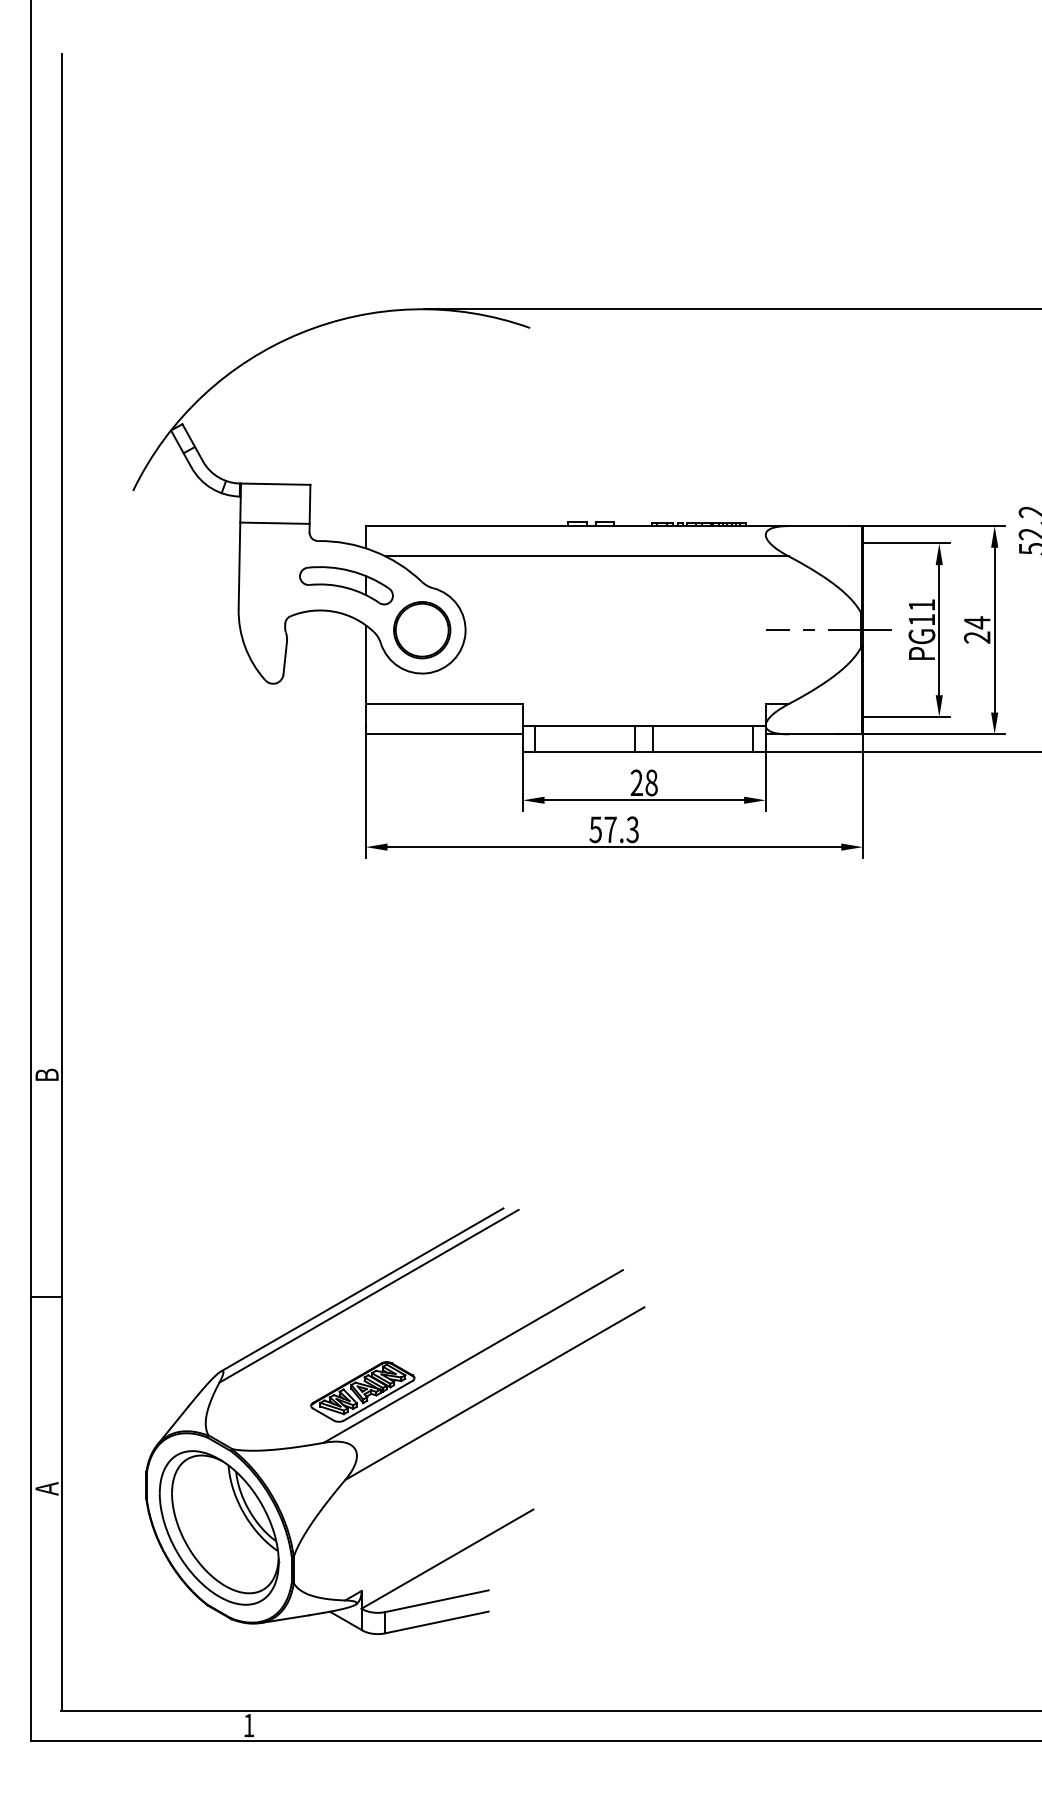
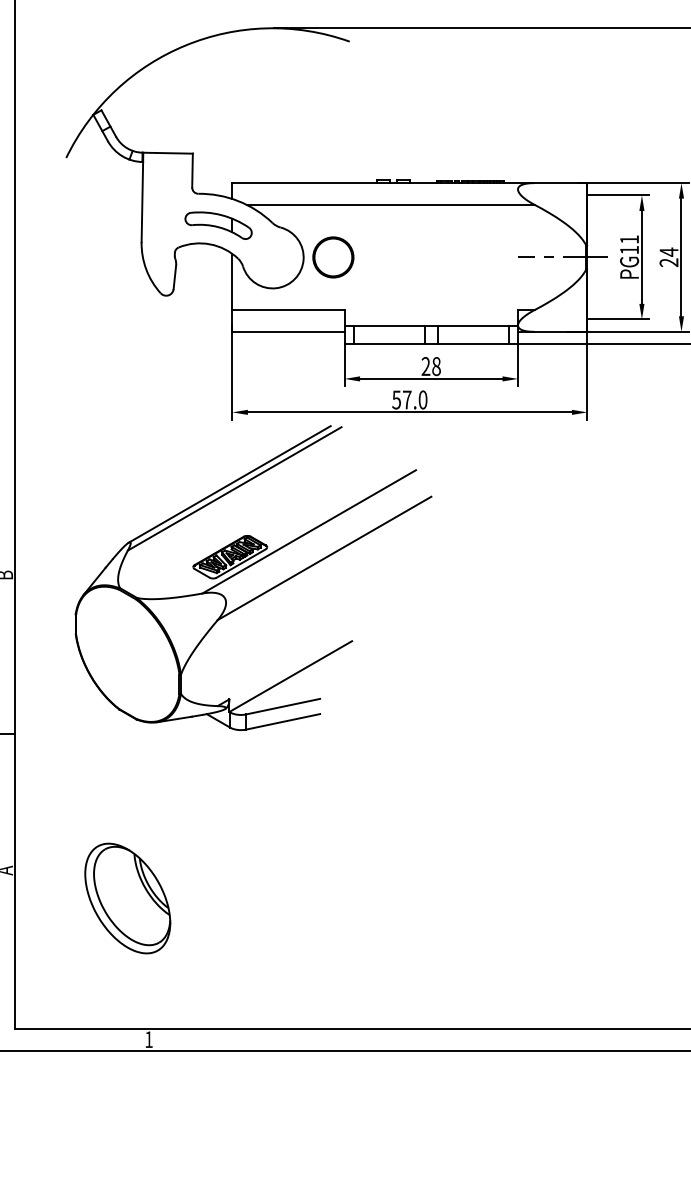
line: (274, 522) -> (167, 180), removed
part: (422, 630) -> (333, 257), moved
text: (632, 829) -> (422, 399), 57.3 -> 57.0
part: (387, 1407) -> (247, 568), moved

